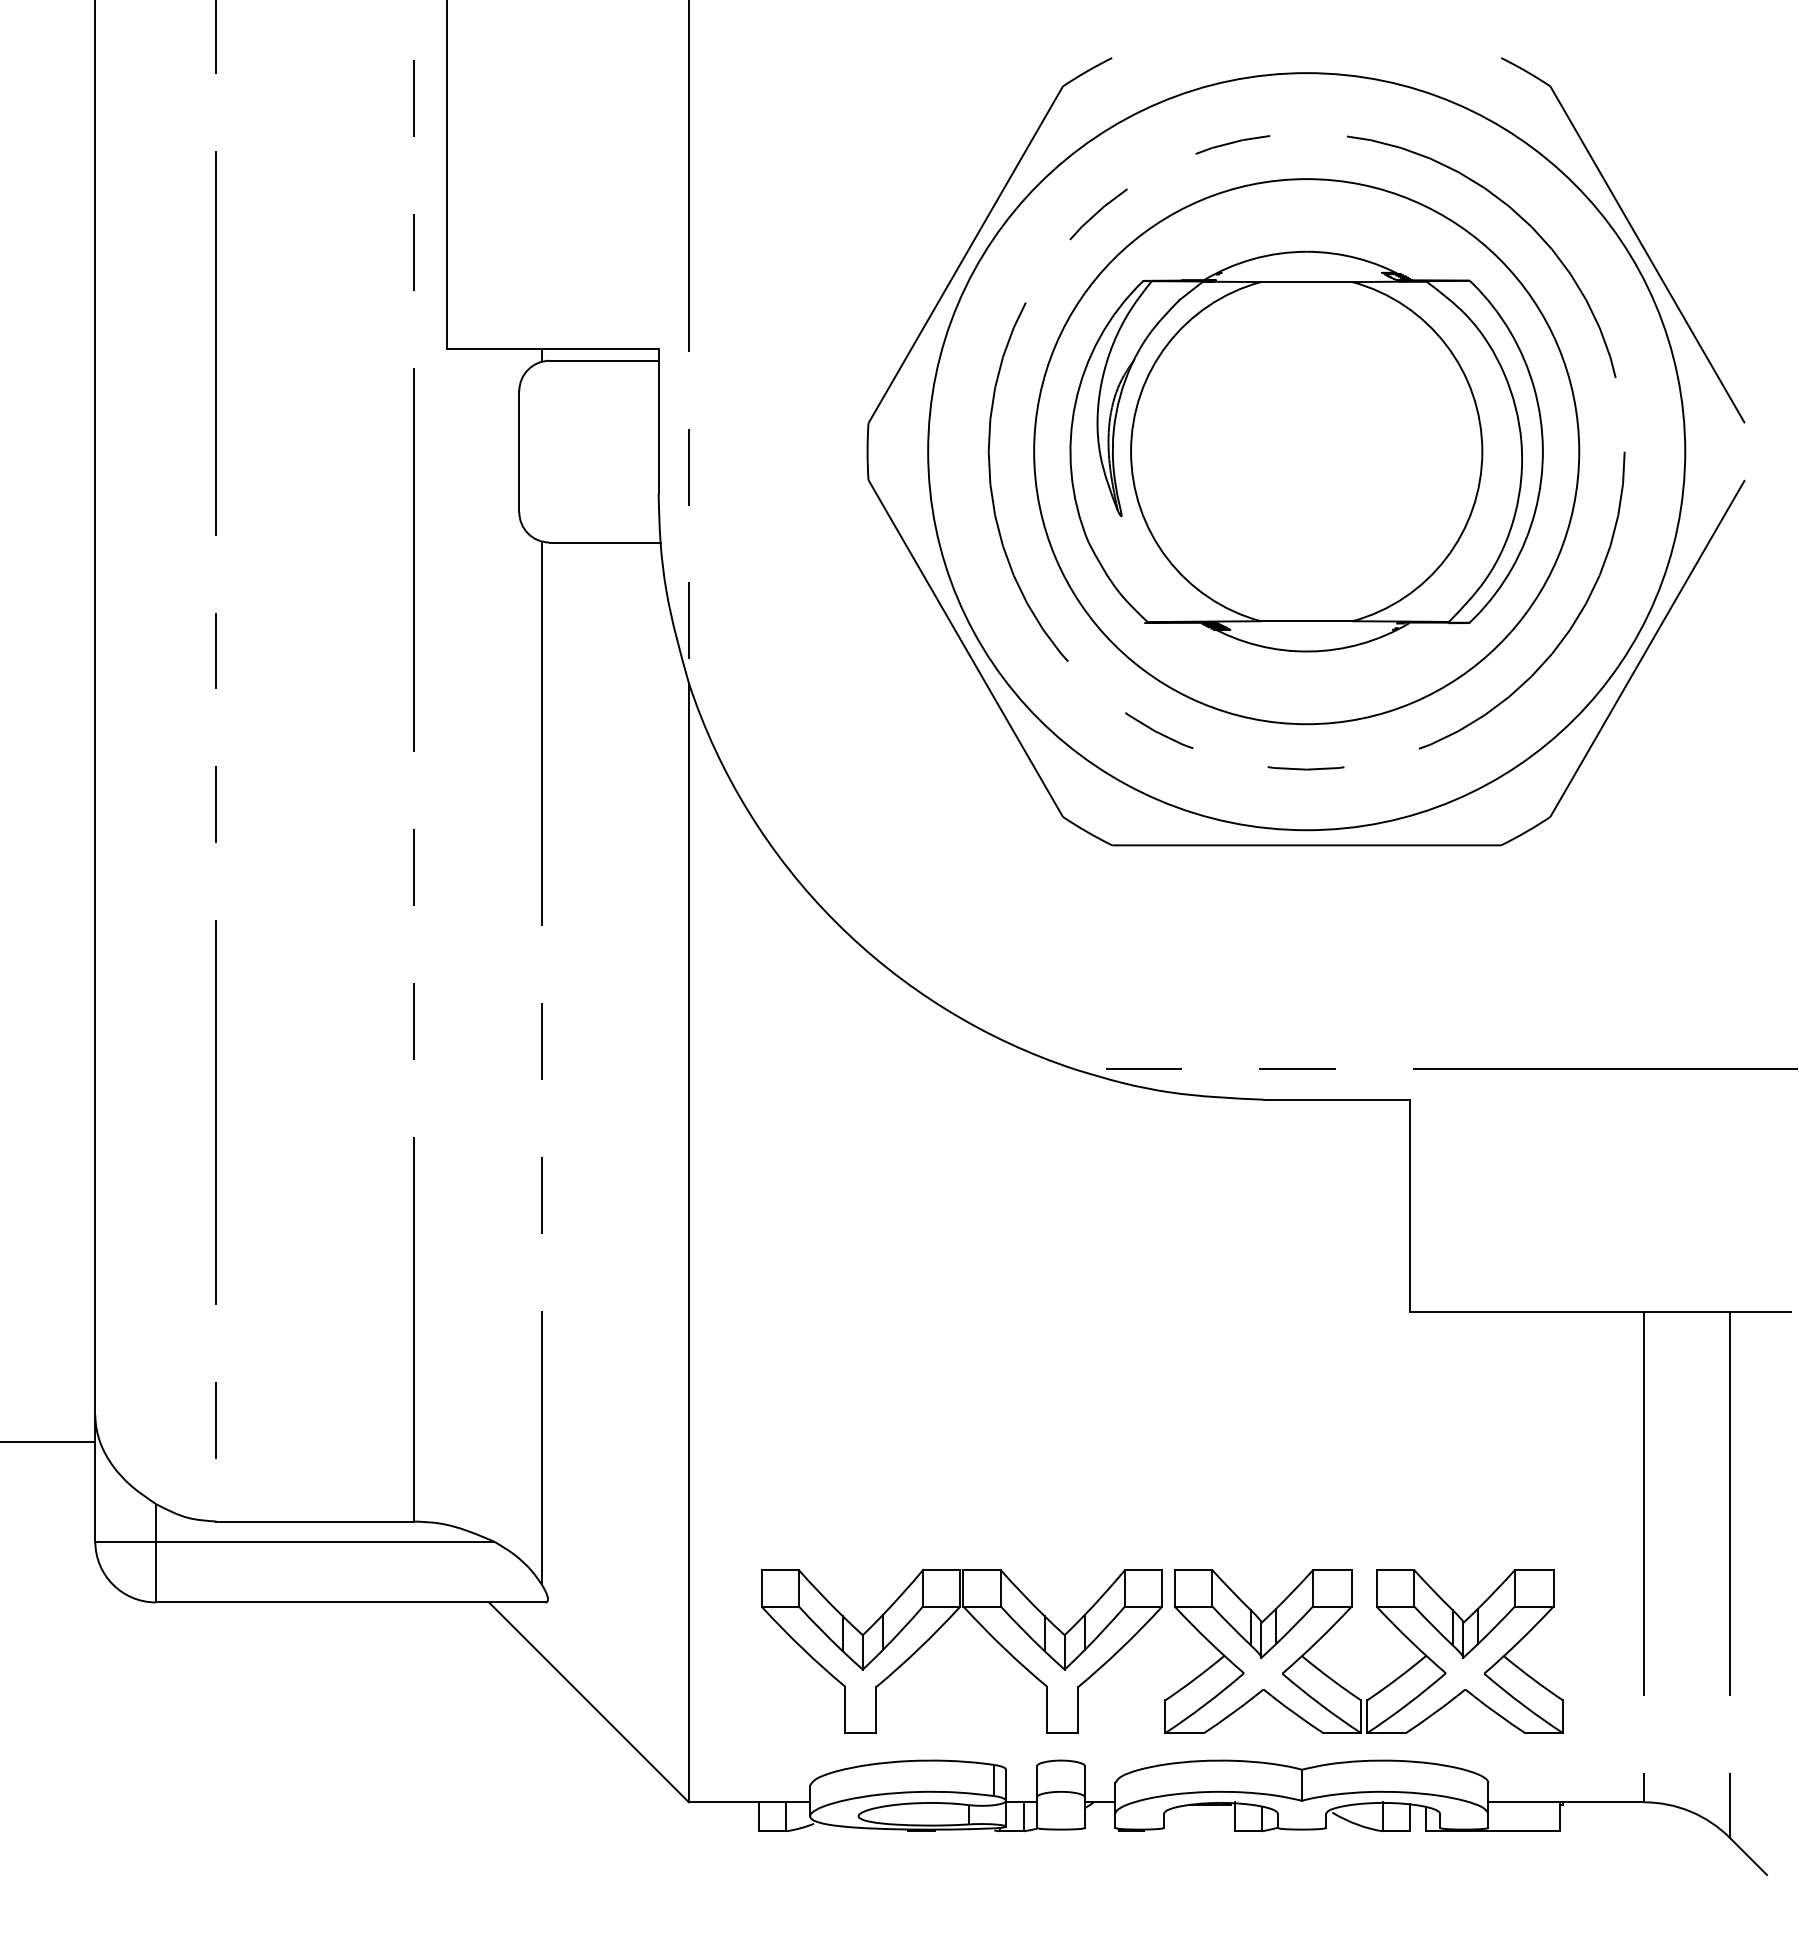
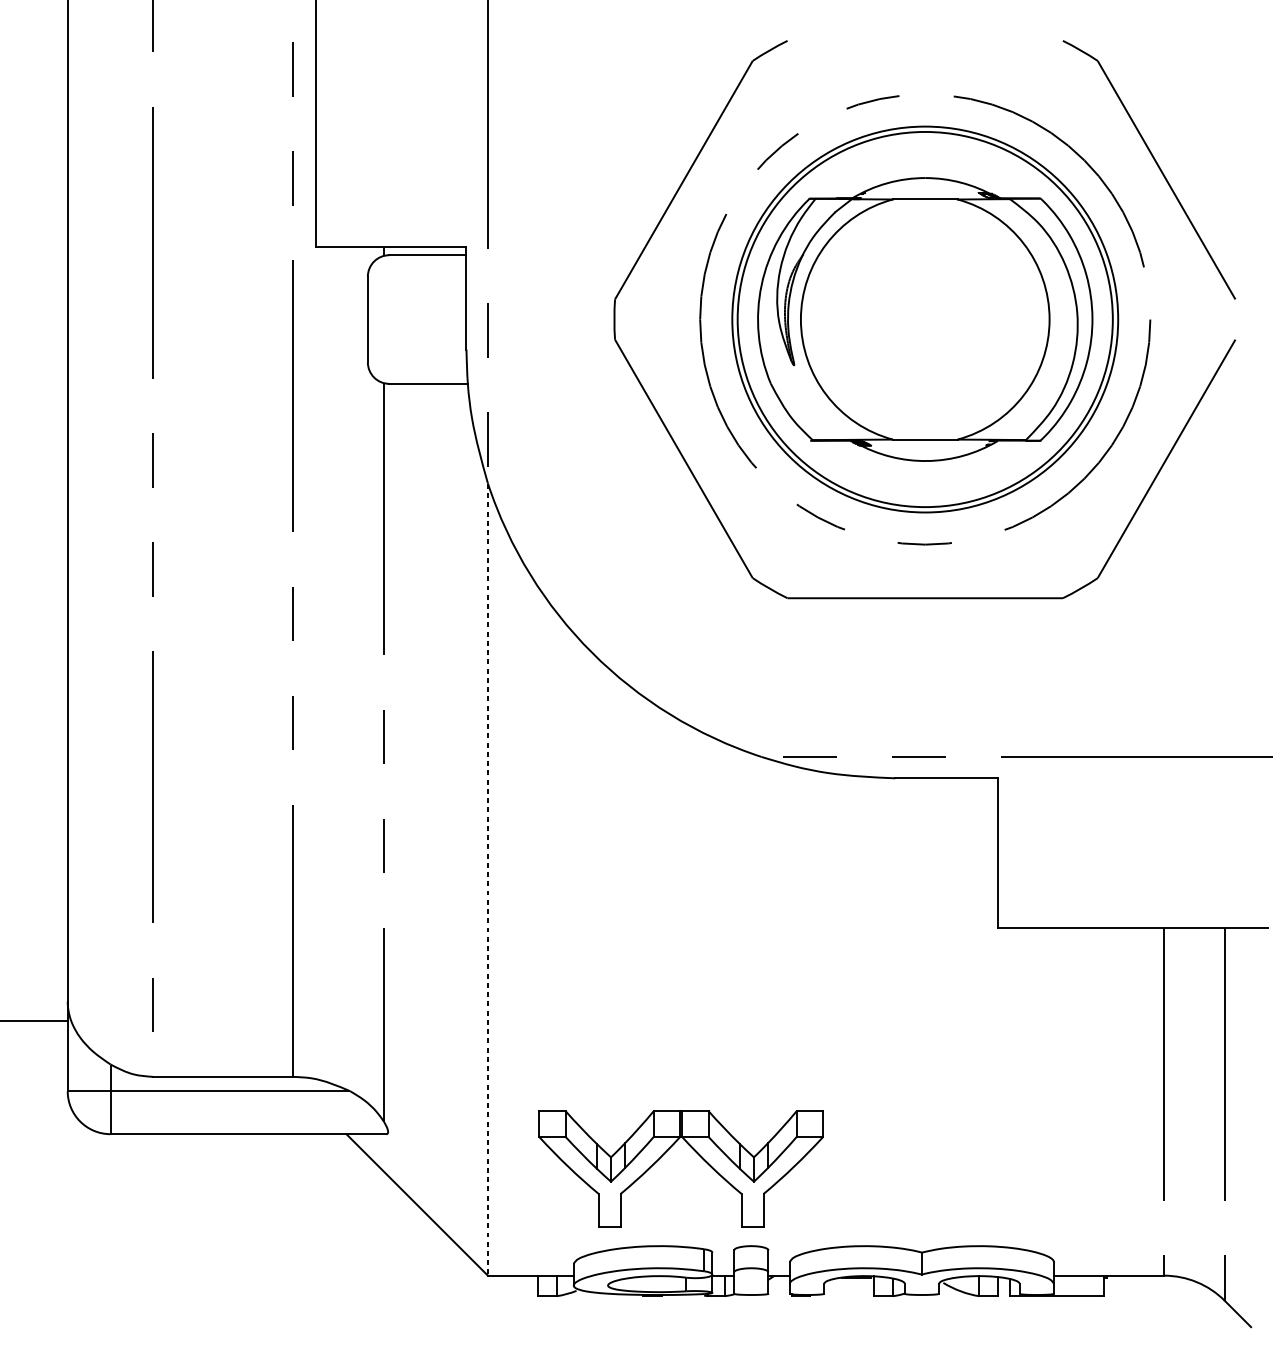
circle: (1306, 451) -> (925, 319), size x0.7
line: (688, 1243) -> (487, 880), solid -> dashed
part: (1332, 1628) -> (943, 1152), removed

